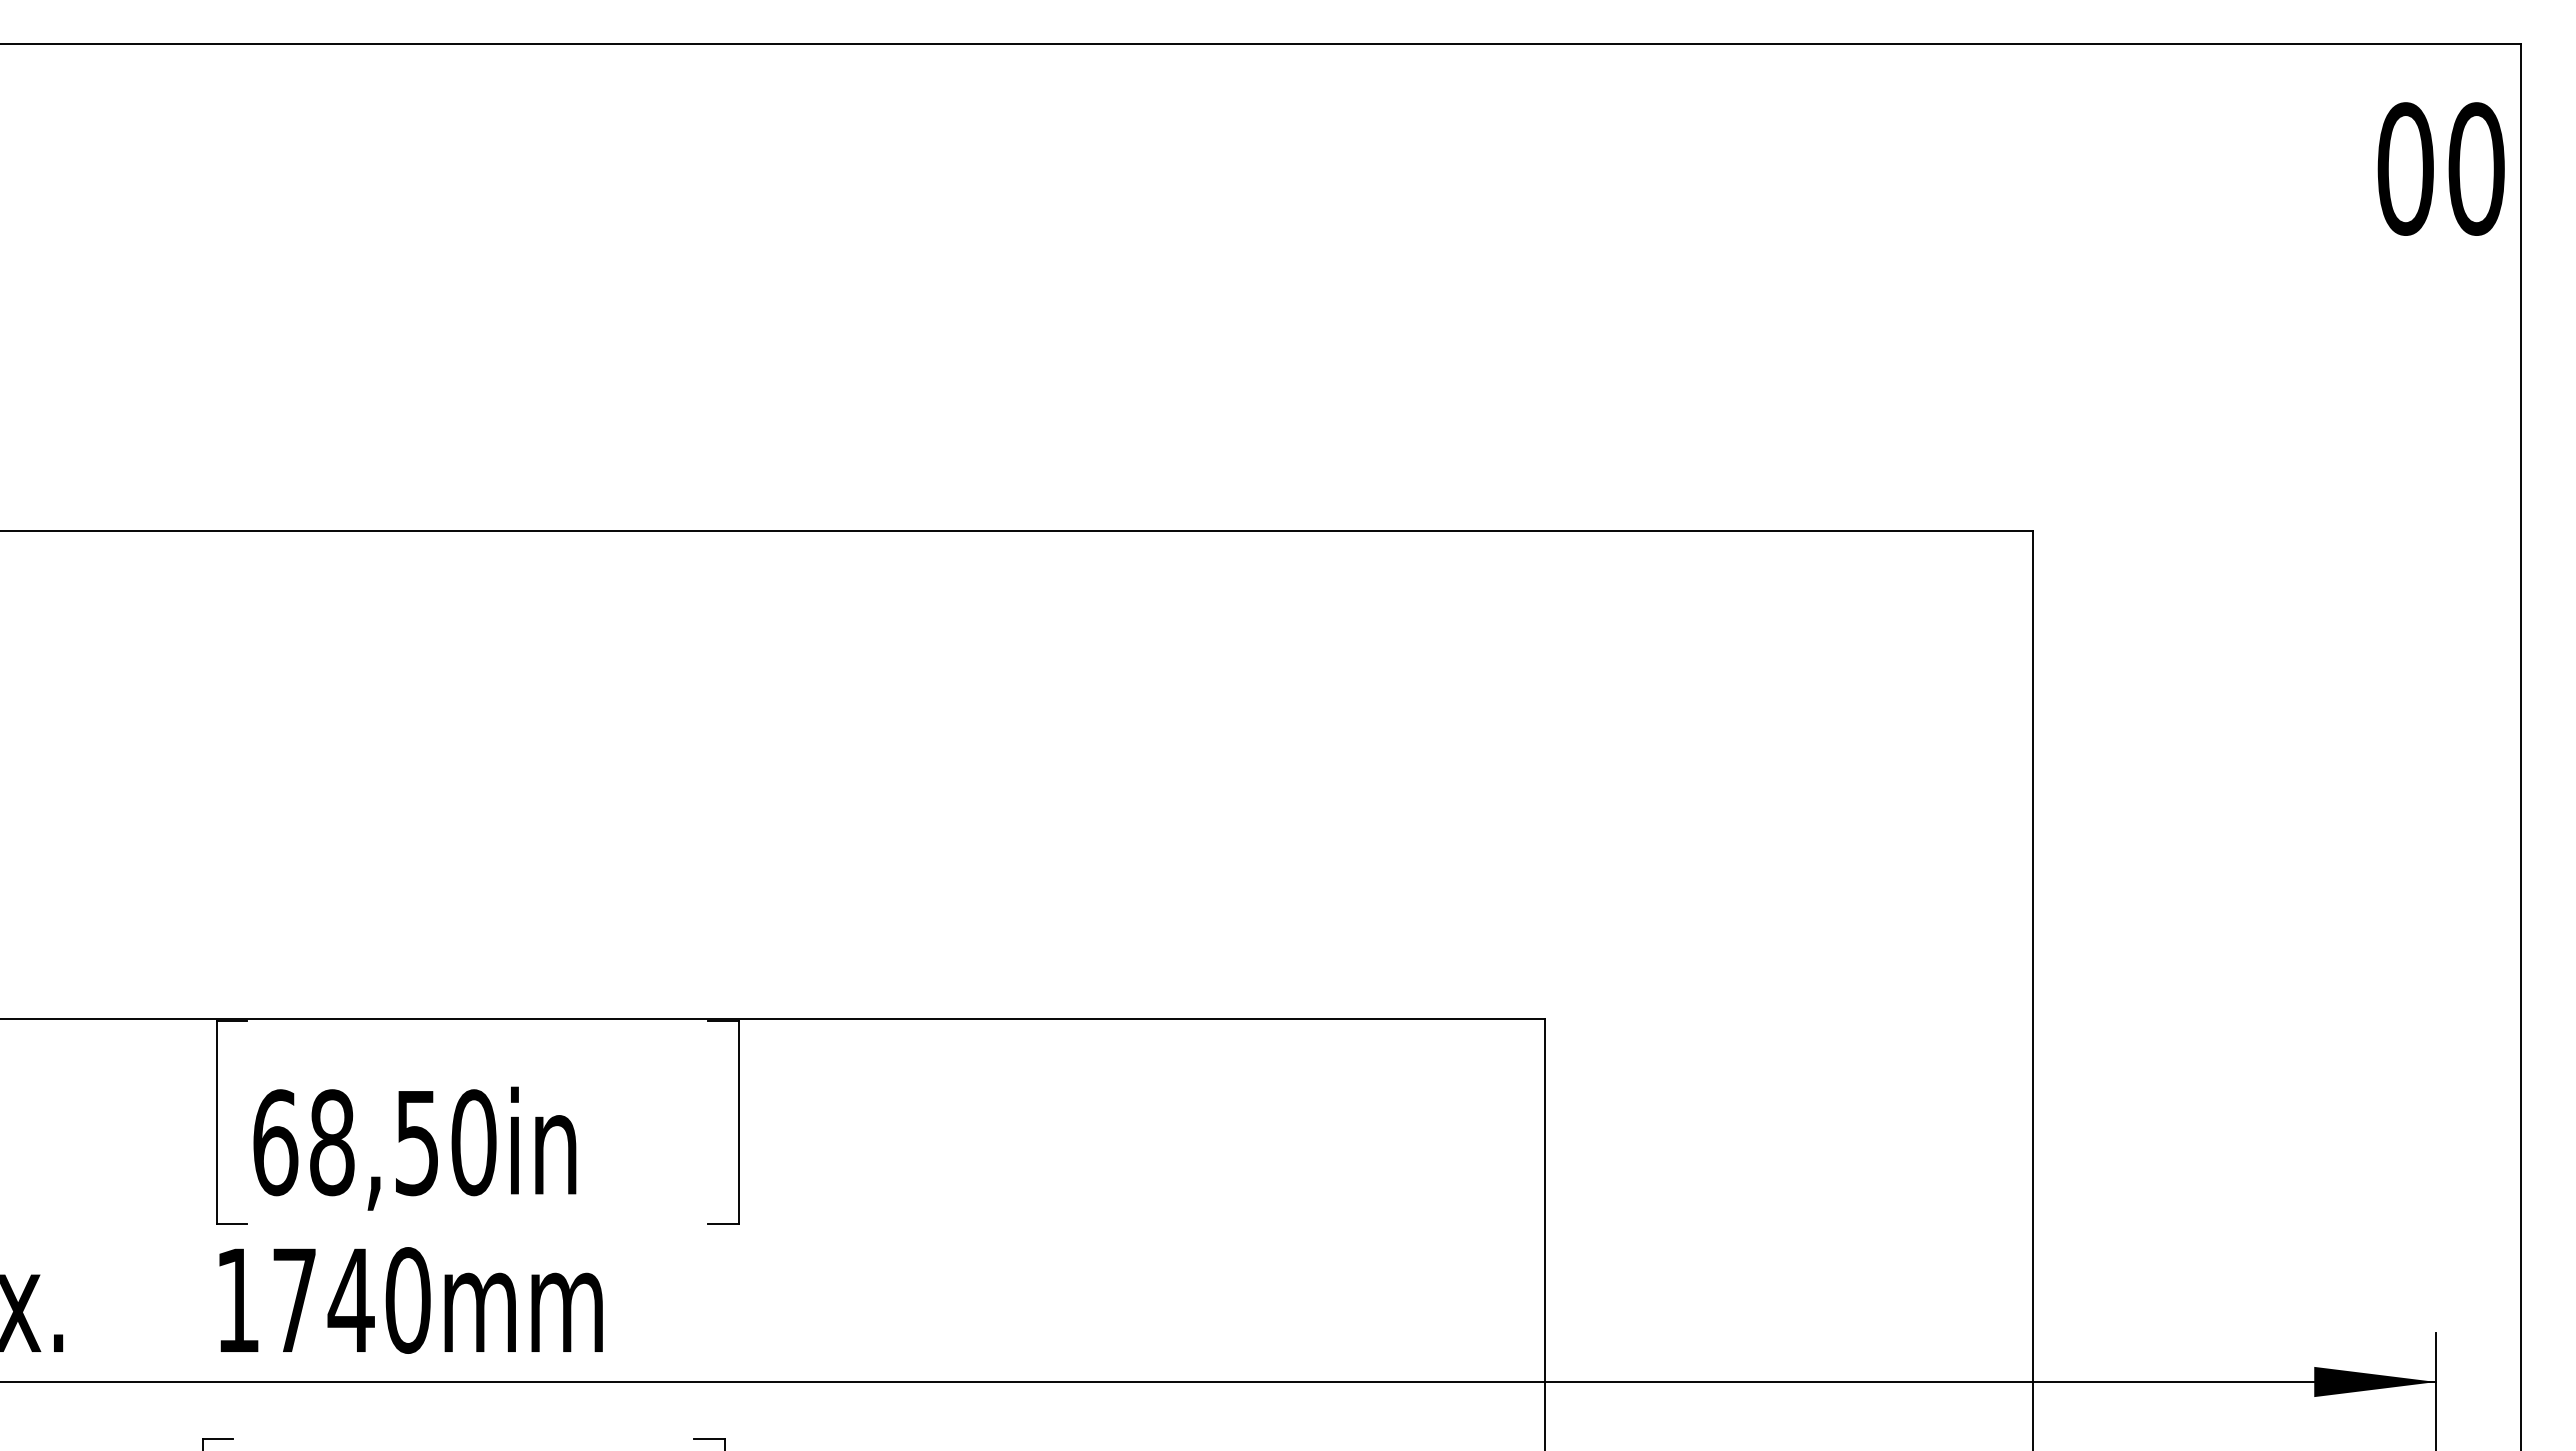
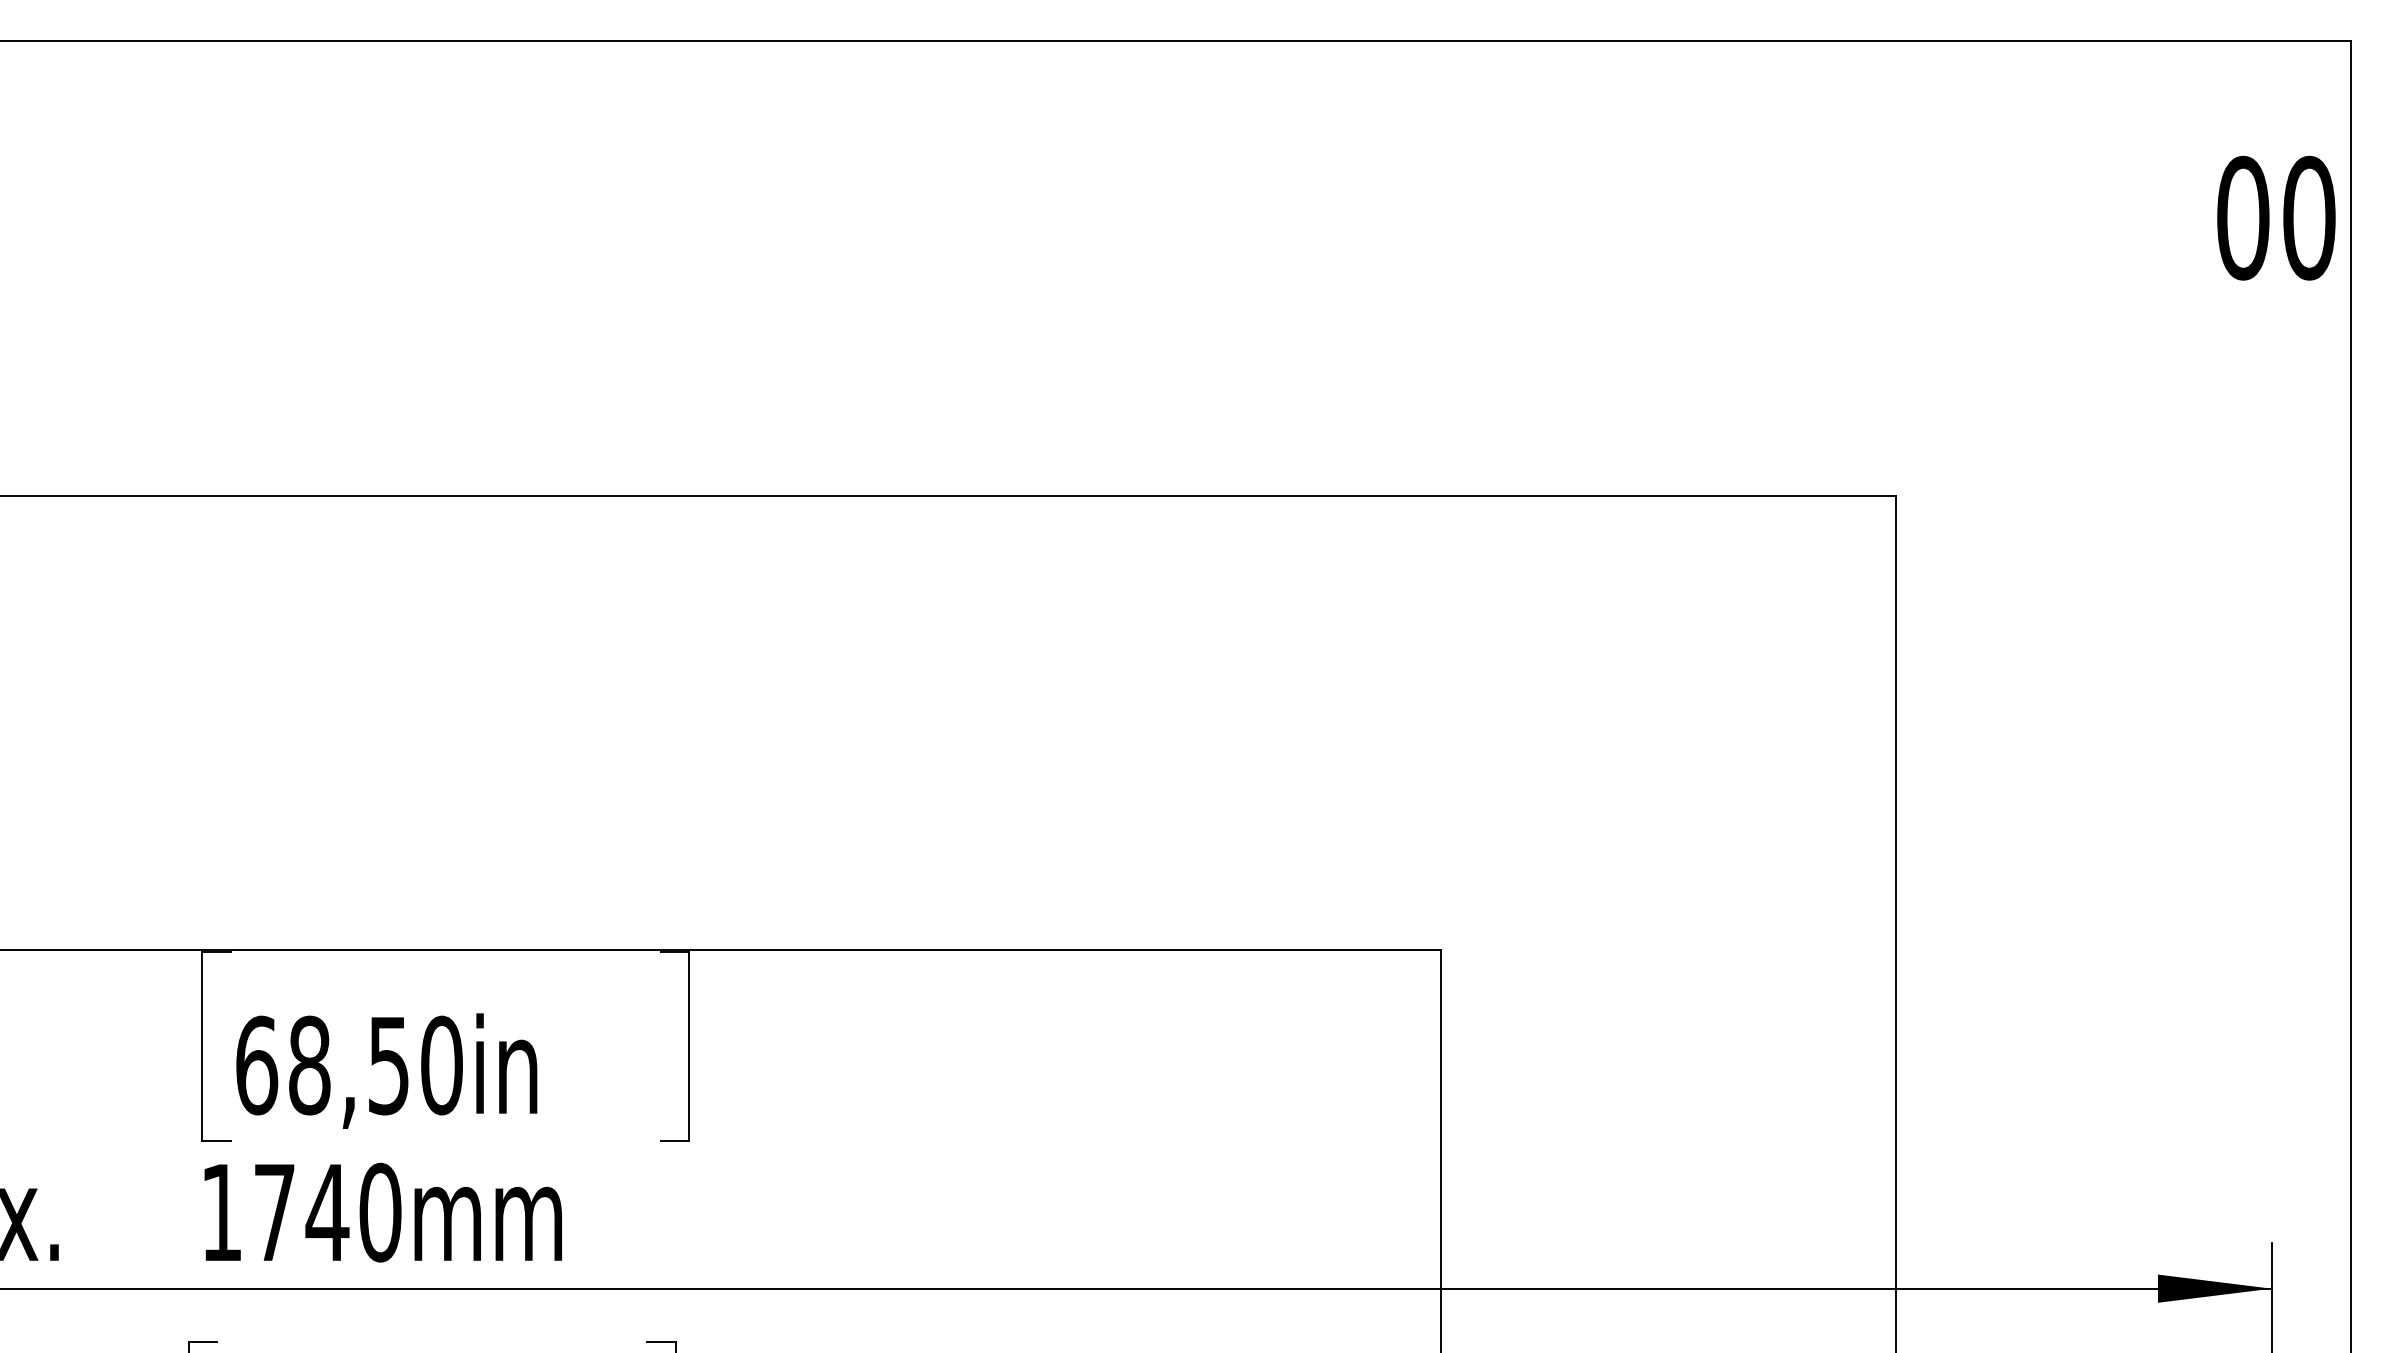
text: (2440, 168) -> (2275, 217), moved

